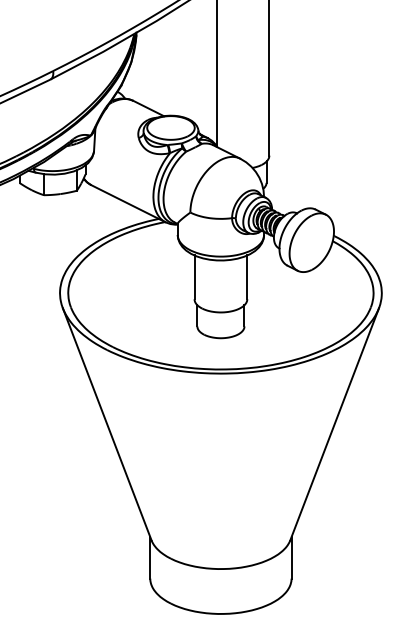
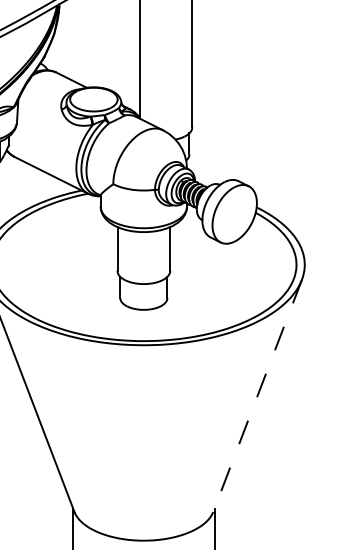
line: (334, 424) -> (257, 396), solid -> dashed

